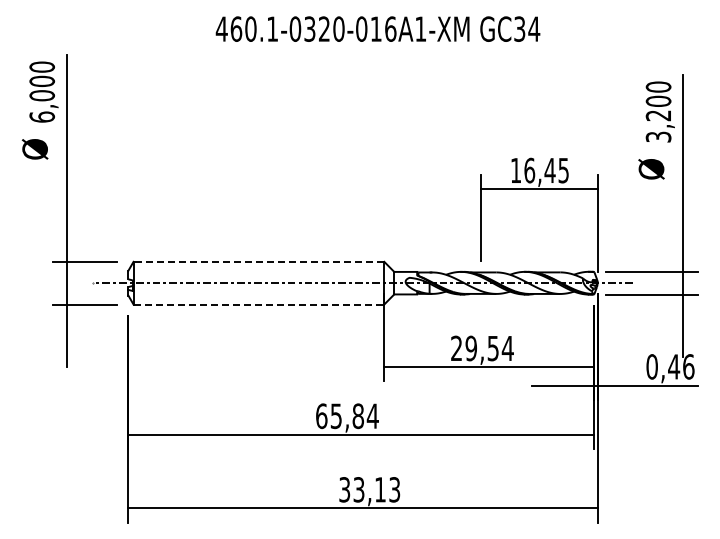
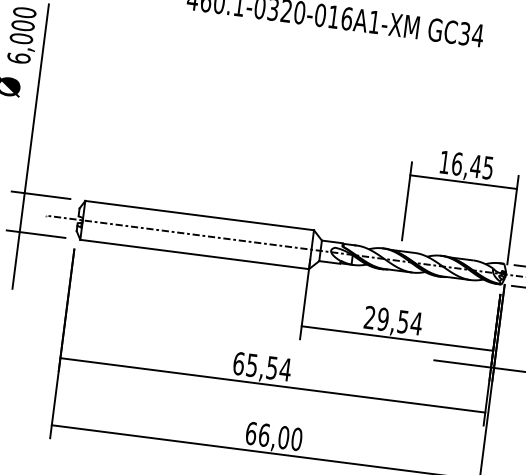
line: (258, 261) -> (199, 215), dashed -> solid
line: (259, 304) -> (195, 254), dashed -> solid
text: (358, 416) -> (272, 368), 65,84 -> 65,54
text: (369, 489) -> (273, 436), 33,13 -> 66,00

